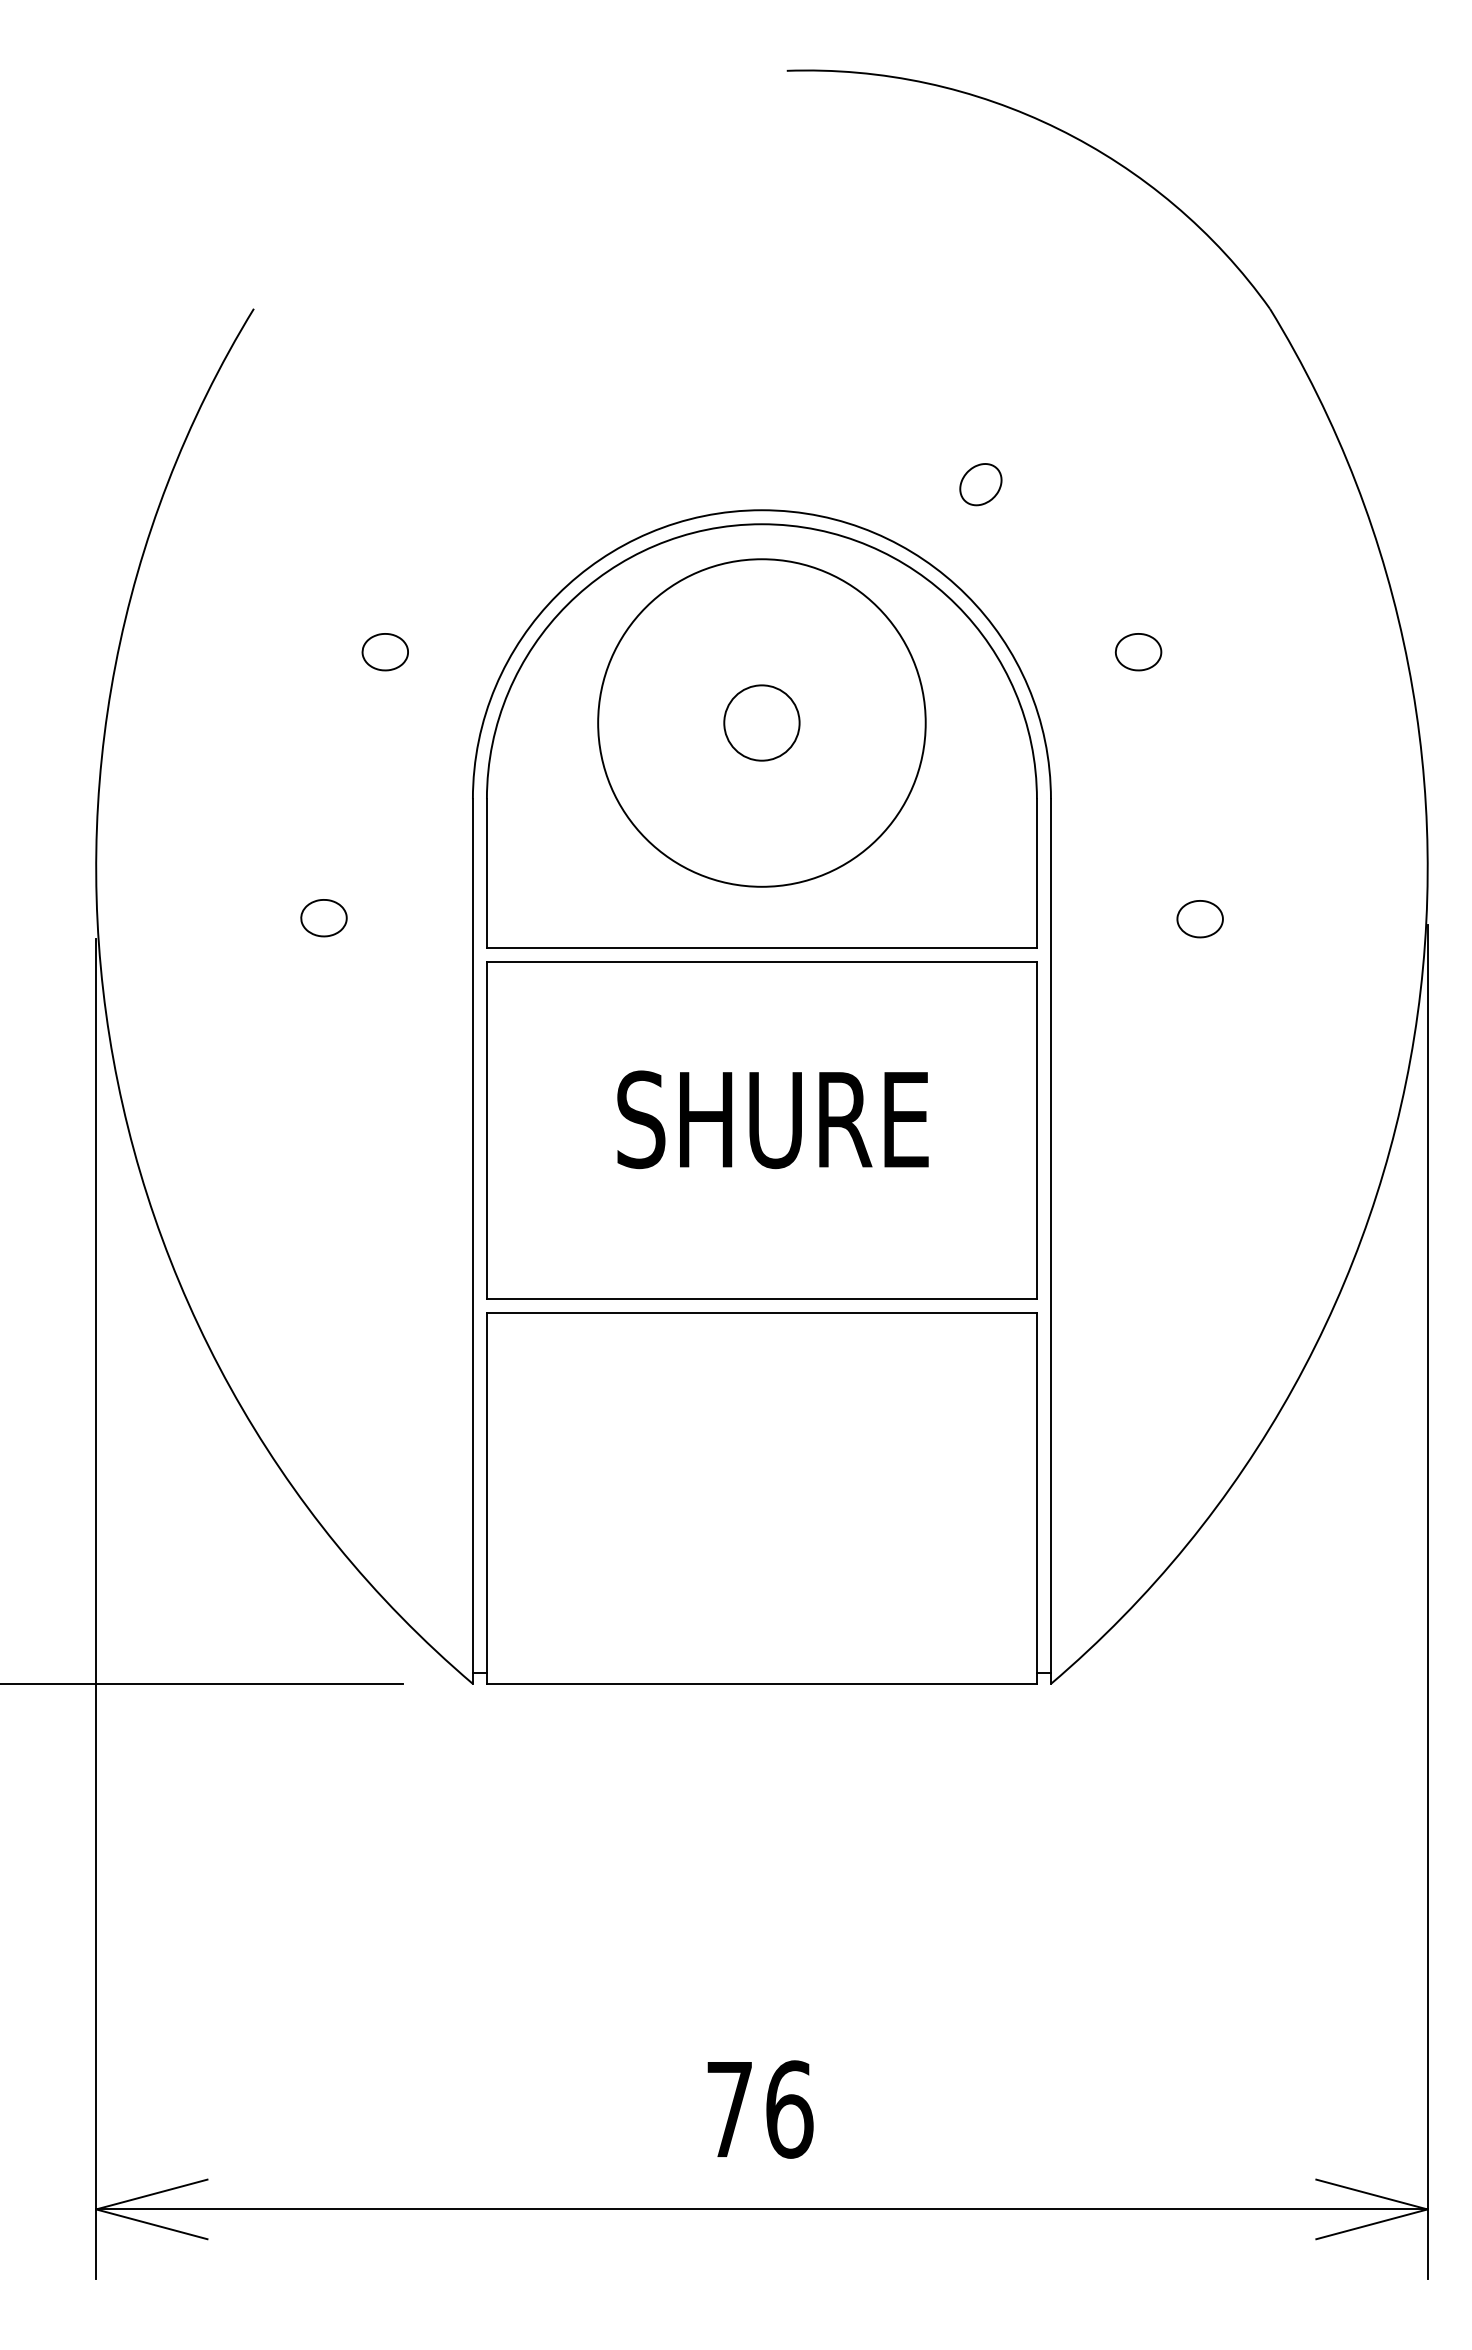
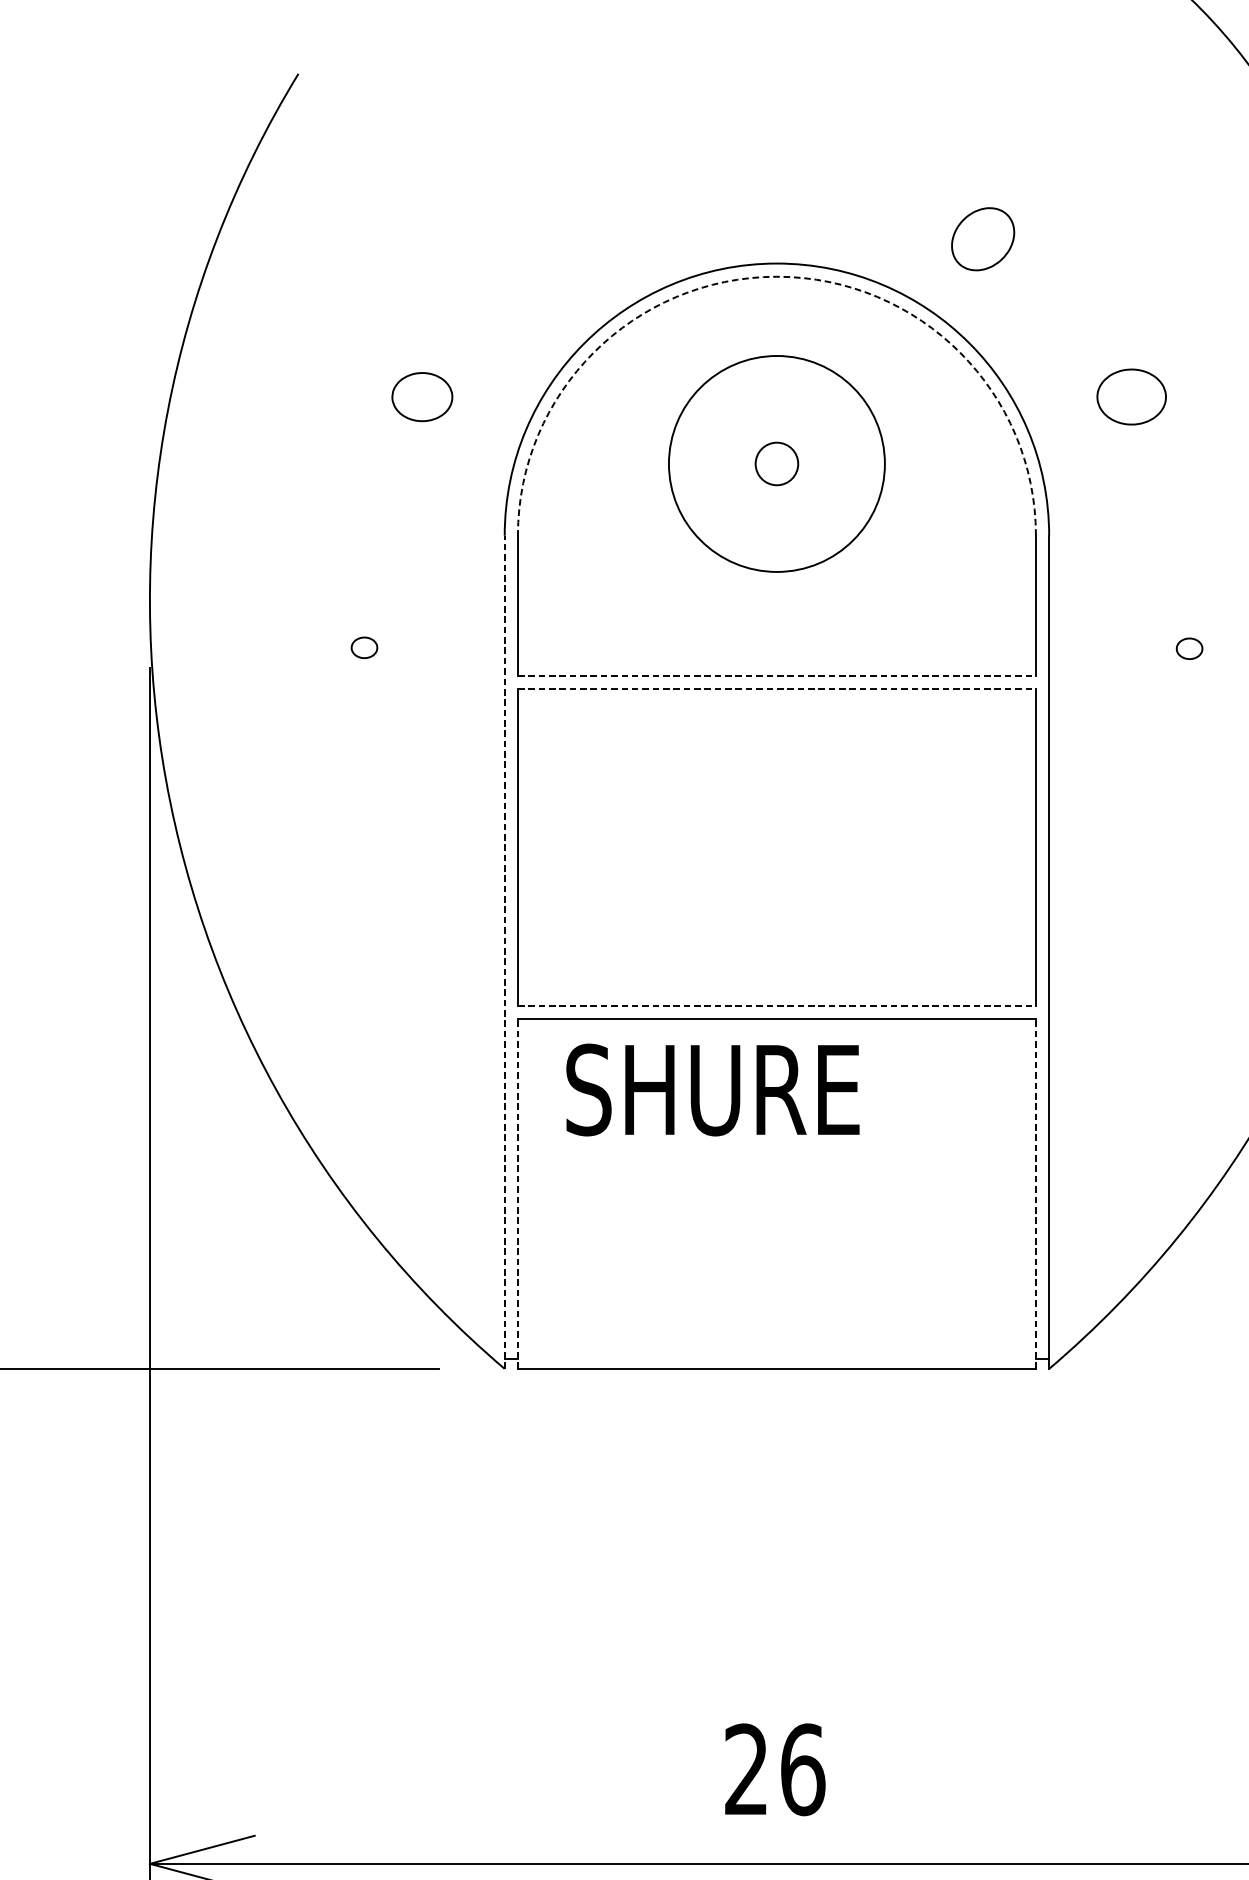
part: (980, 484) -> (982, 239), size x1.6
arc: (761, 524) -> (776, 276), solid -> dashed
part: (384, 652) -> (421, 397), size x1.4
part: (1138, 652) -> (1131, 397), size x1.6
circle: (761, 722) -> (776, 463), size x0.6
circle: (761, 722) -> (776, 463), size x0.7
part: (323, 918) -> (364, 648), size x0.6
part: (1199, 919) -> (1189, 649), size x0.6
line: (762, 948) -> (777, 676), solid -> dashed
line: (762, 962) -> (777, 689), solid -> dashed
text: (772, 1119) -> (712, 1089), moved
line: (472, 1241) -> (504, 952), solid -> dashed
line: (762, 1298) -> (777, 1005), solid -> dashed
line: (486, 1498) -> (517, 1194), solid -> dashed
line: (1036, 1498) -> (1035, 1194), solid -> dashed
text: (729, 2108) -> (746, 1768), 76 -> 26

